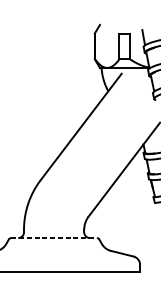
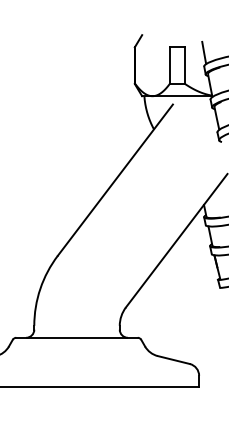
line: (54, 237) -> (77, 337), dashed -> solid

